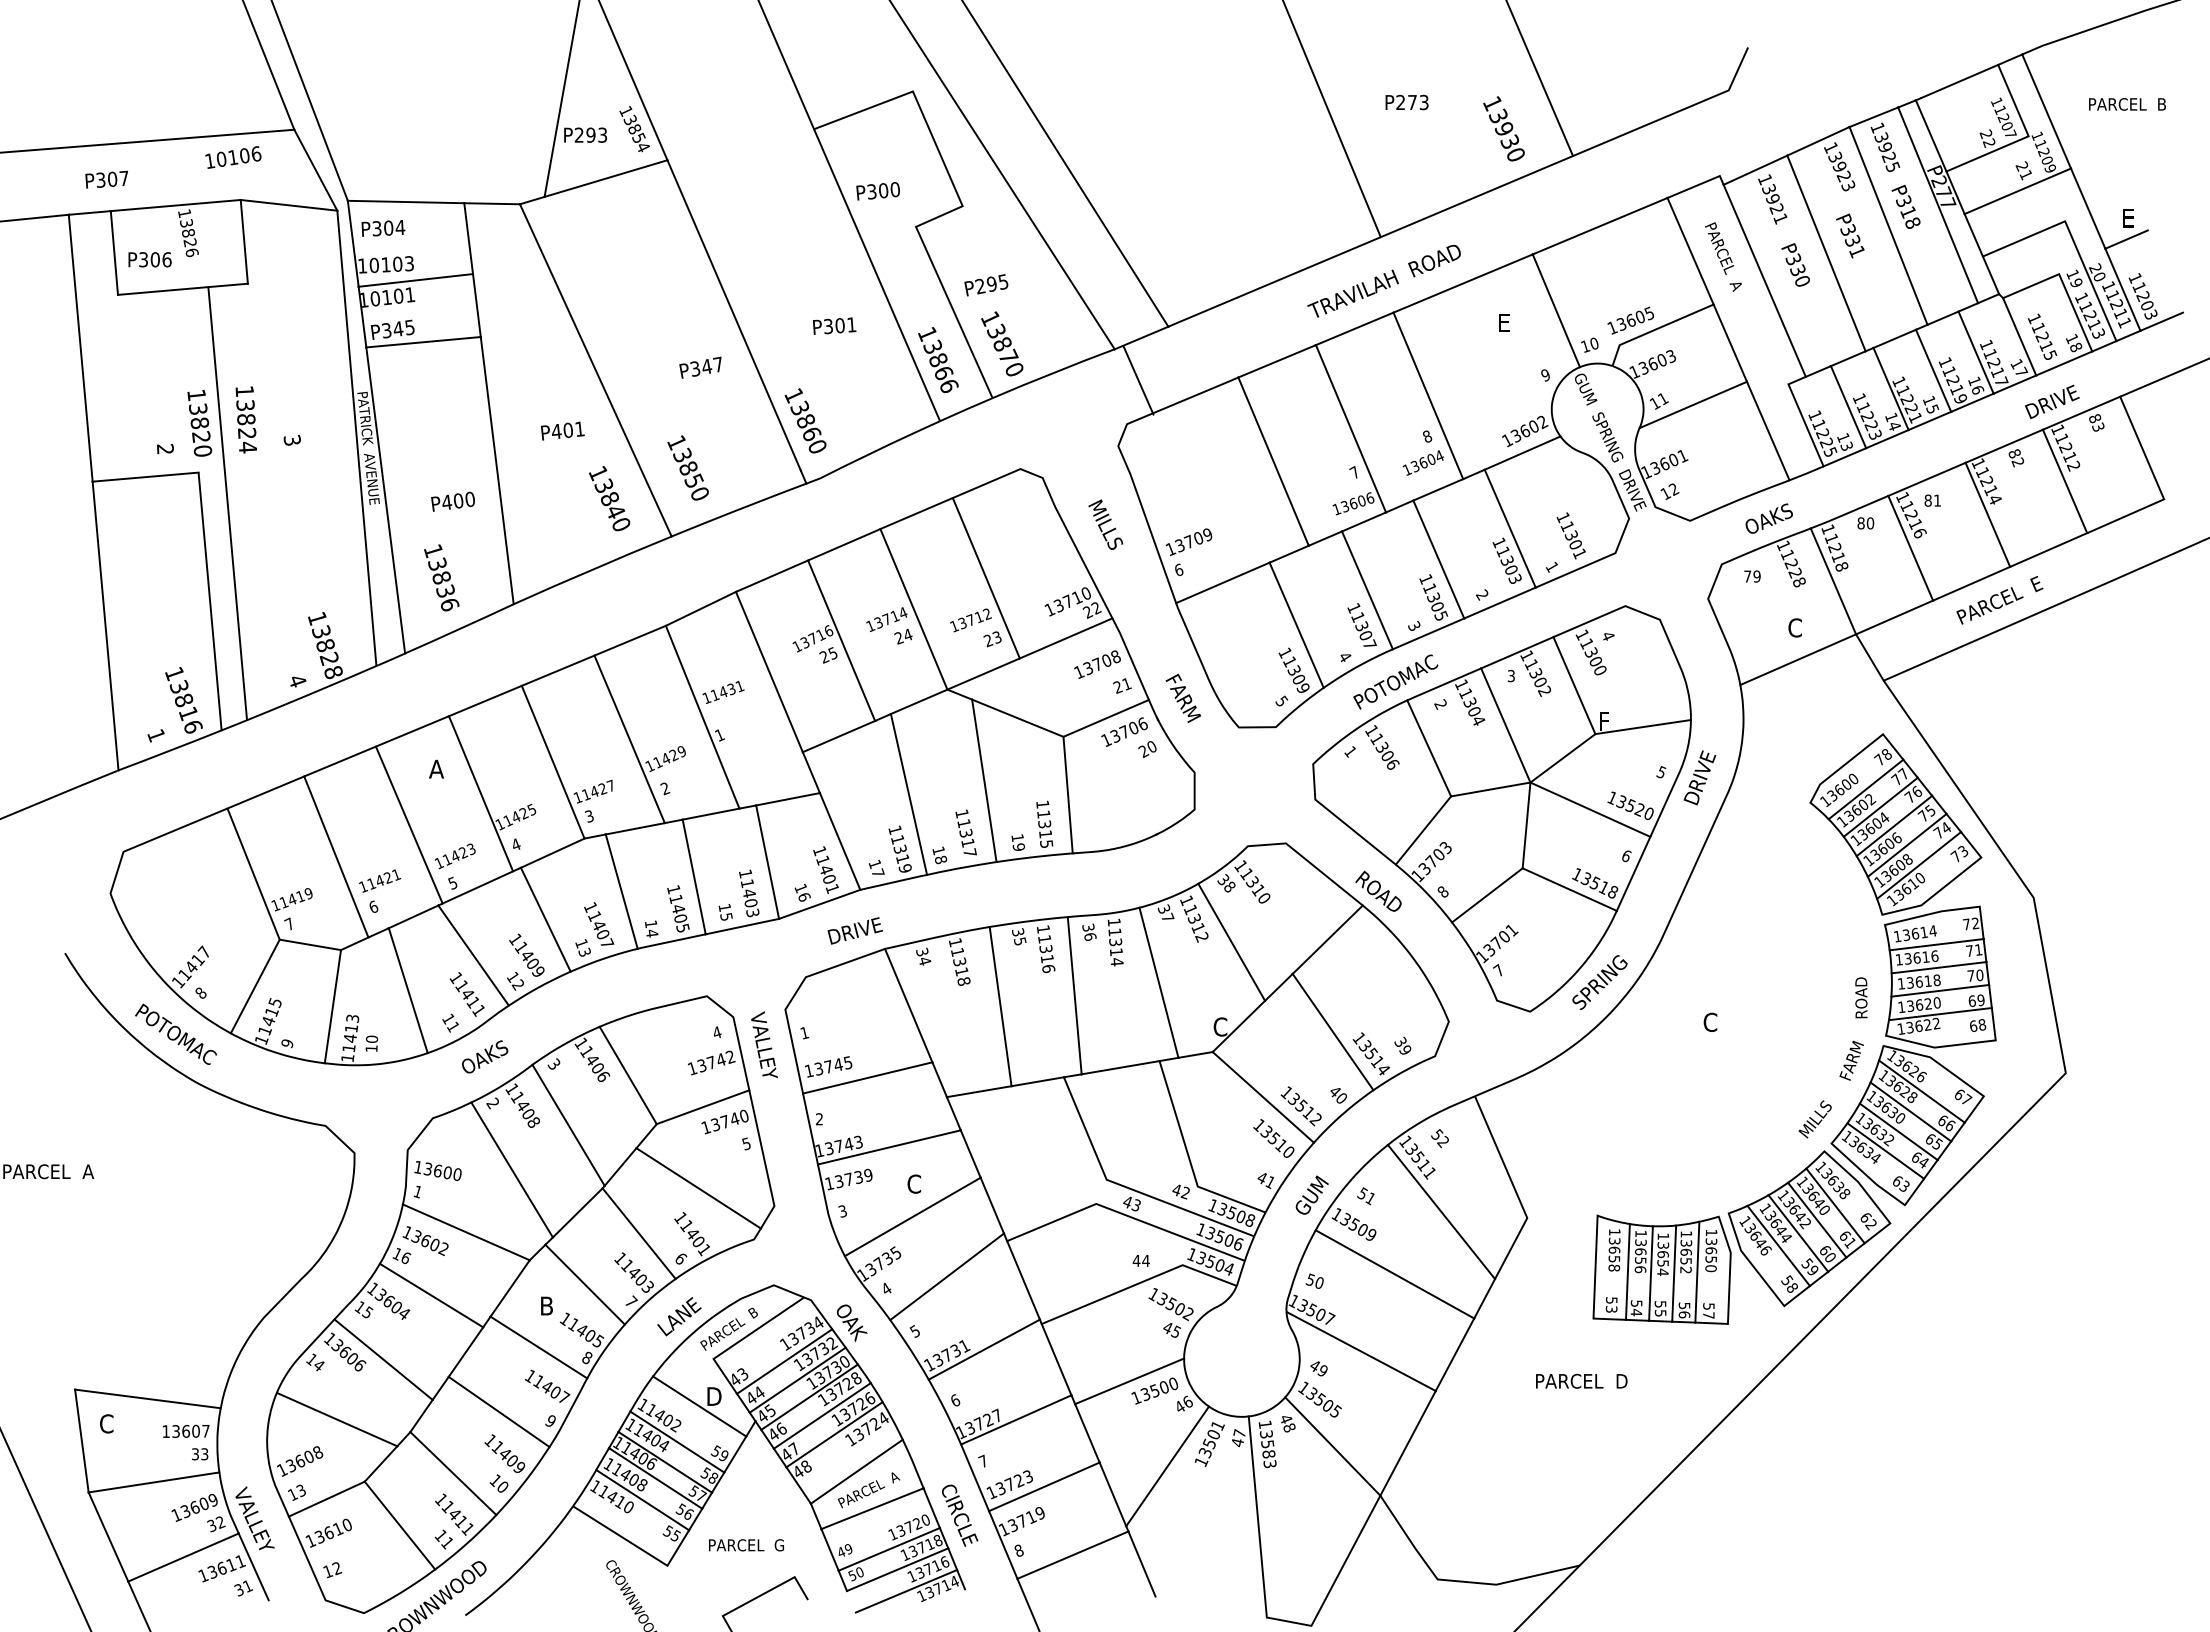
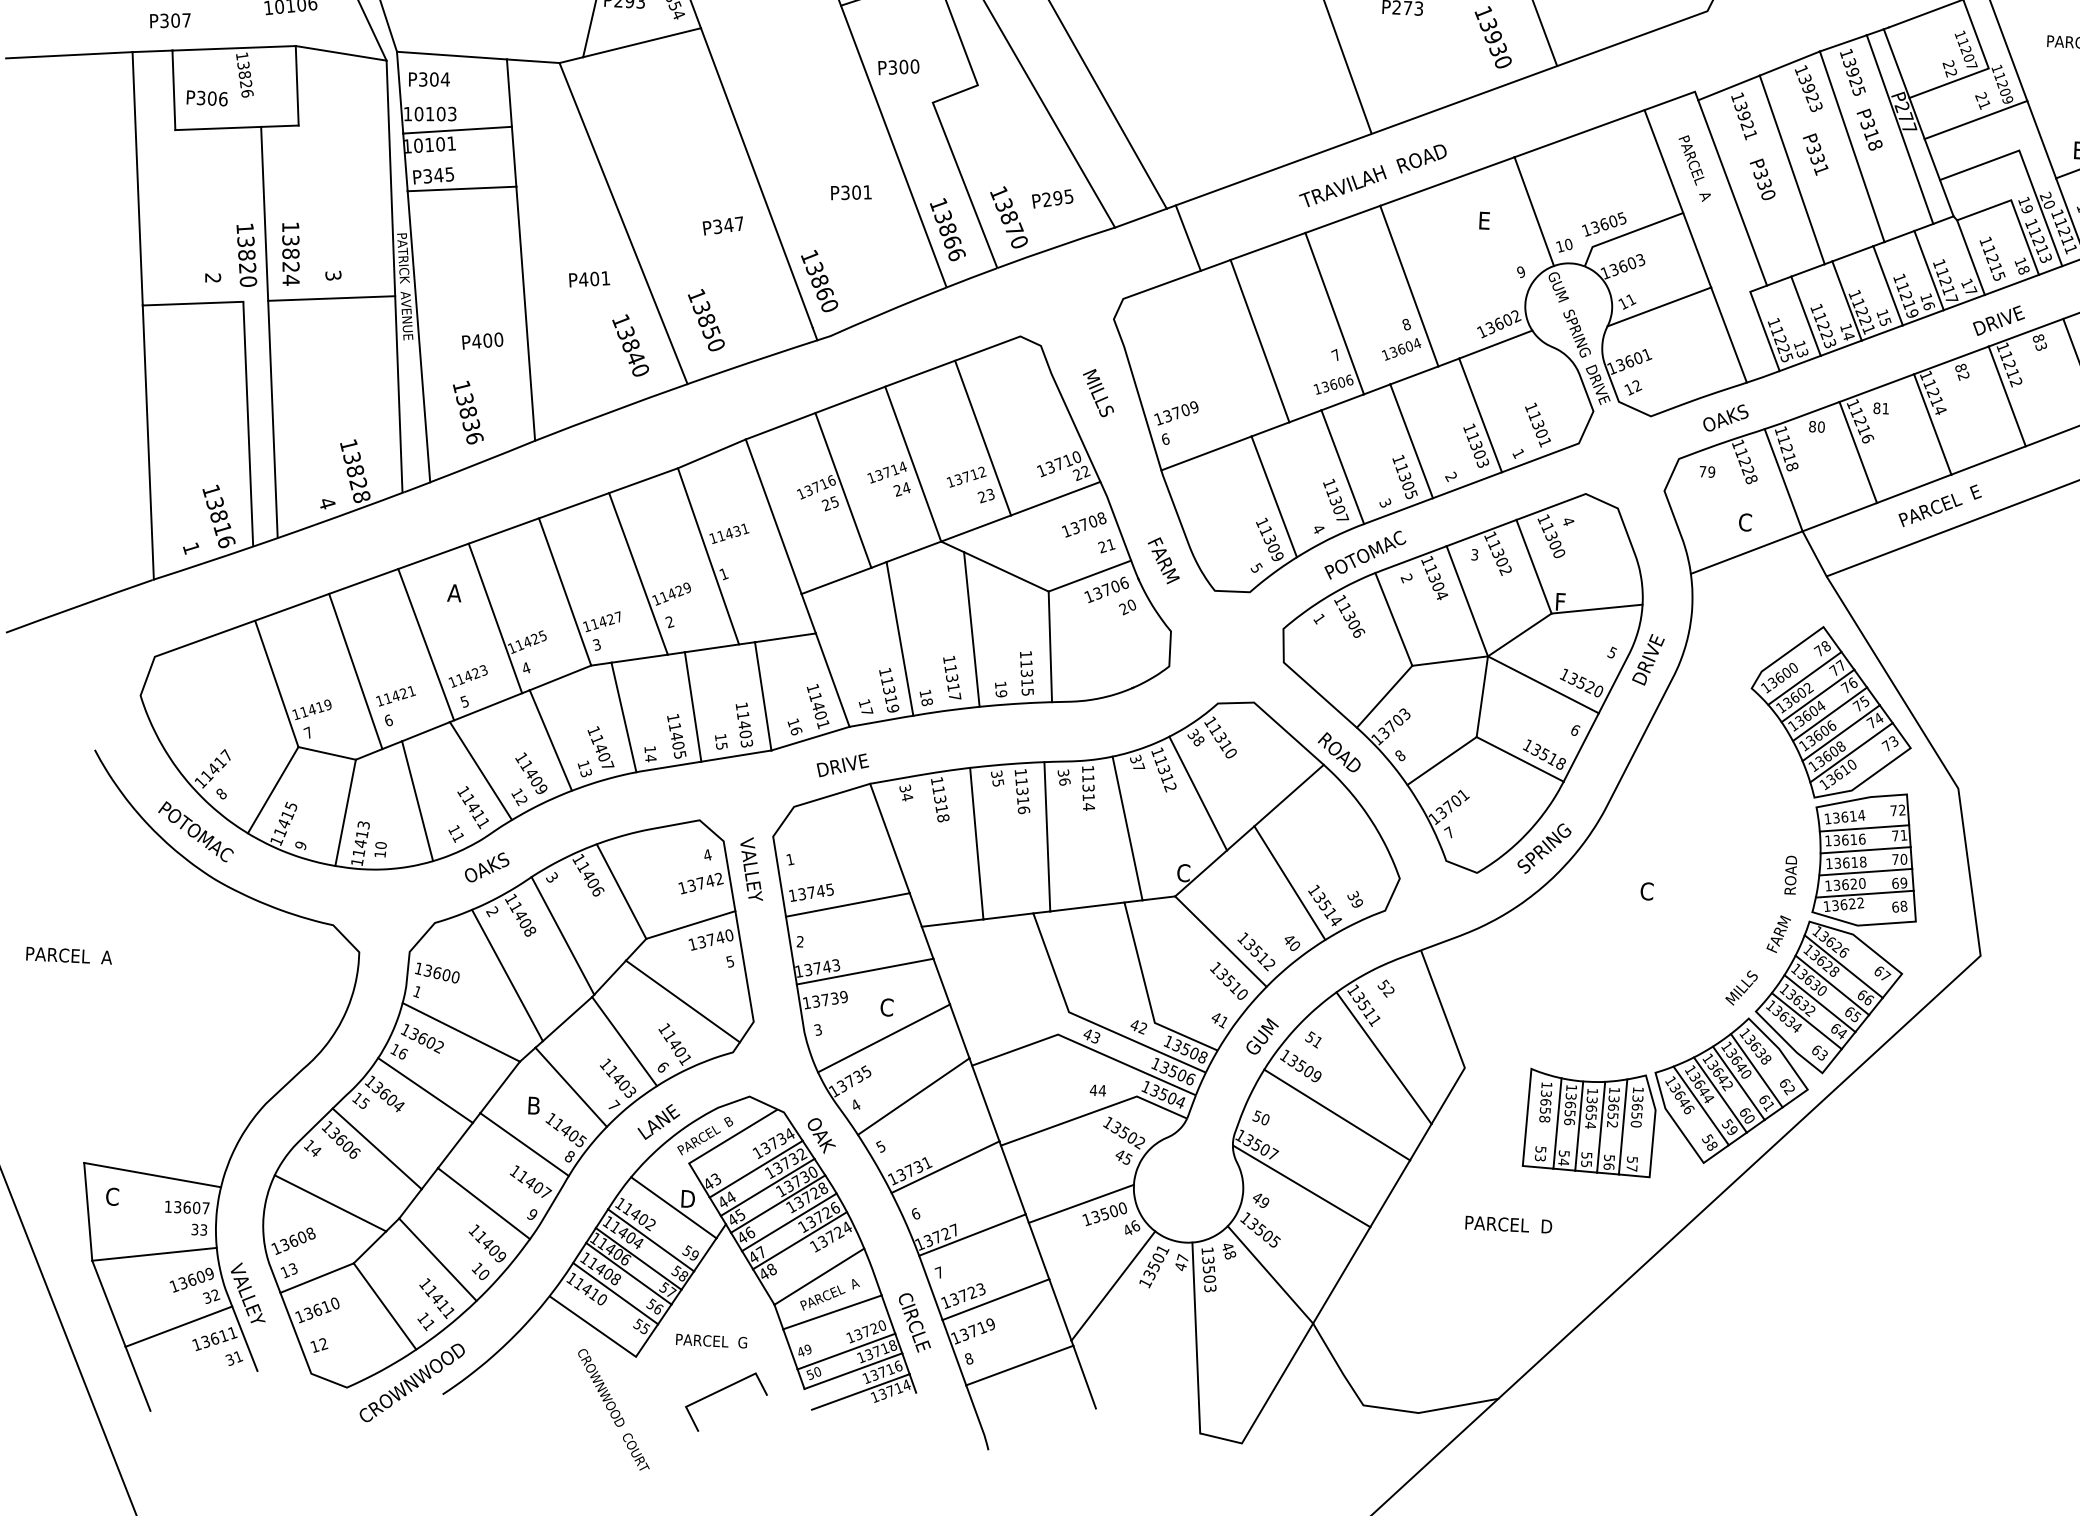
text: (986, 285) -> (1052, 199), moved
line: (1138, 380) -> (1188, 238), moved
line: (291, 464) -> (331, 298), added
text: (1268, 1454) -> (1209, 1279), 13583 -> 13503

